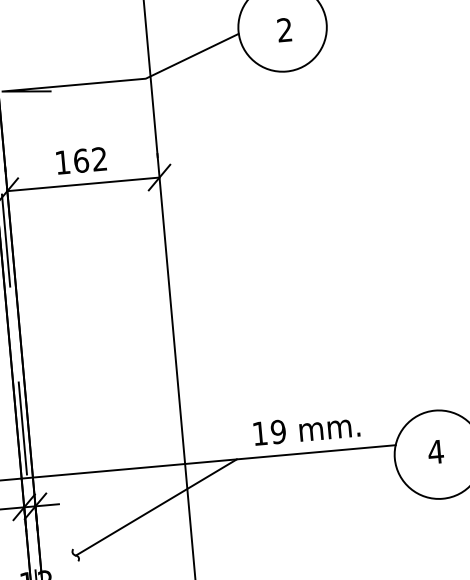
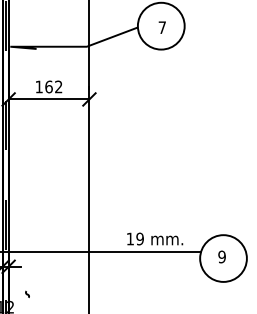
text: (283, 29) -> (161, 27), 2 -> 7
text: (436, 451) -> (222, 256), 4 -> 9
line: (154, 506) -> (71, 272), removed

